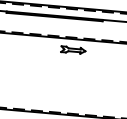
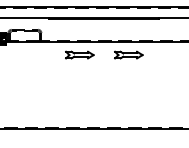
part: (30, 45) -> (79, 54), added

